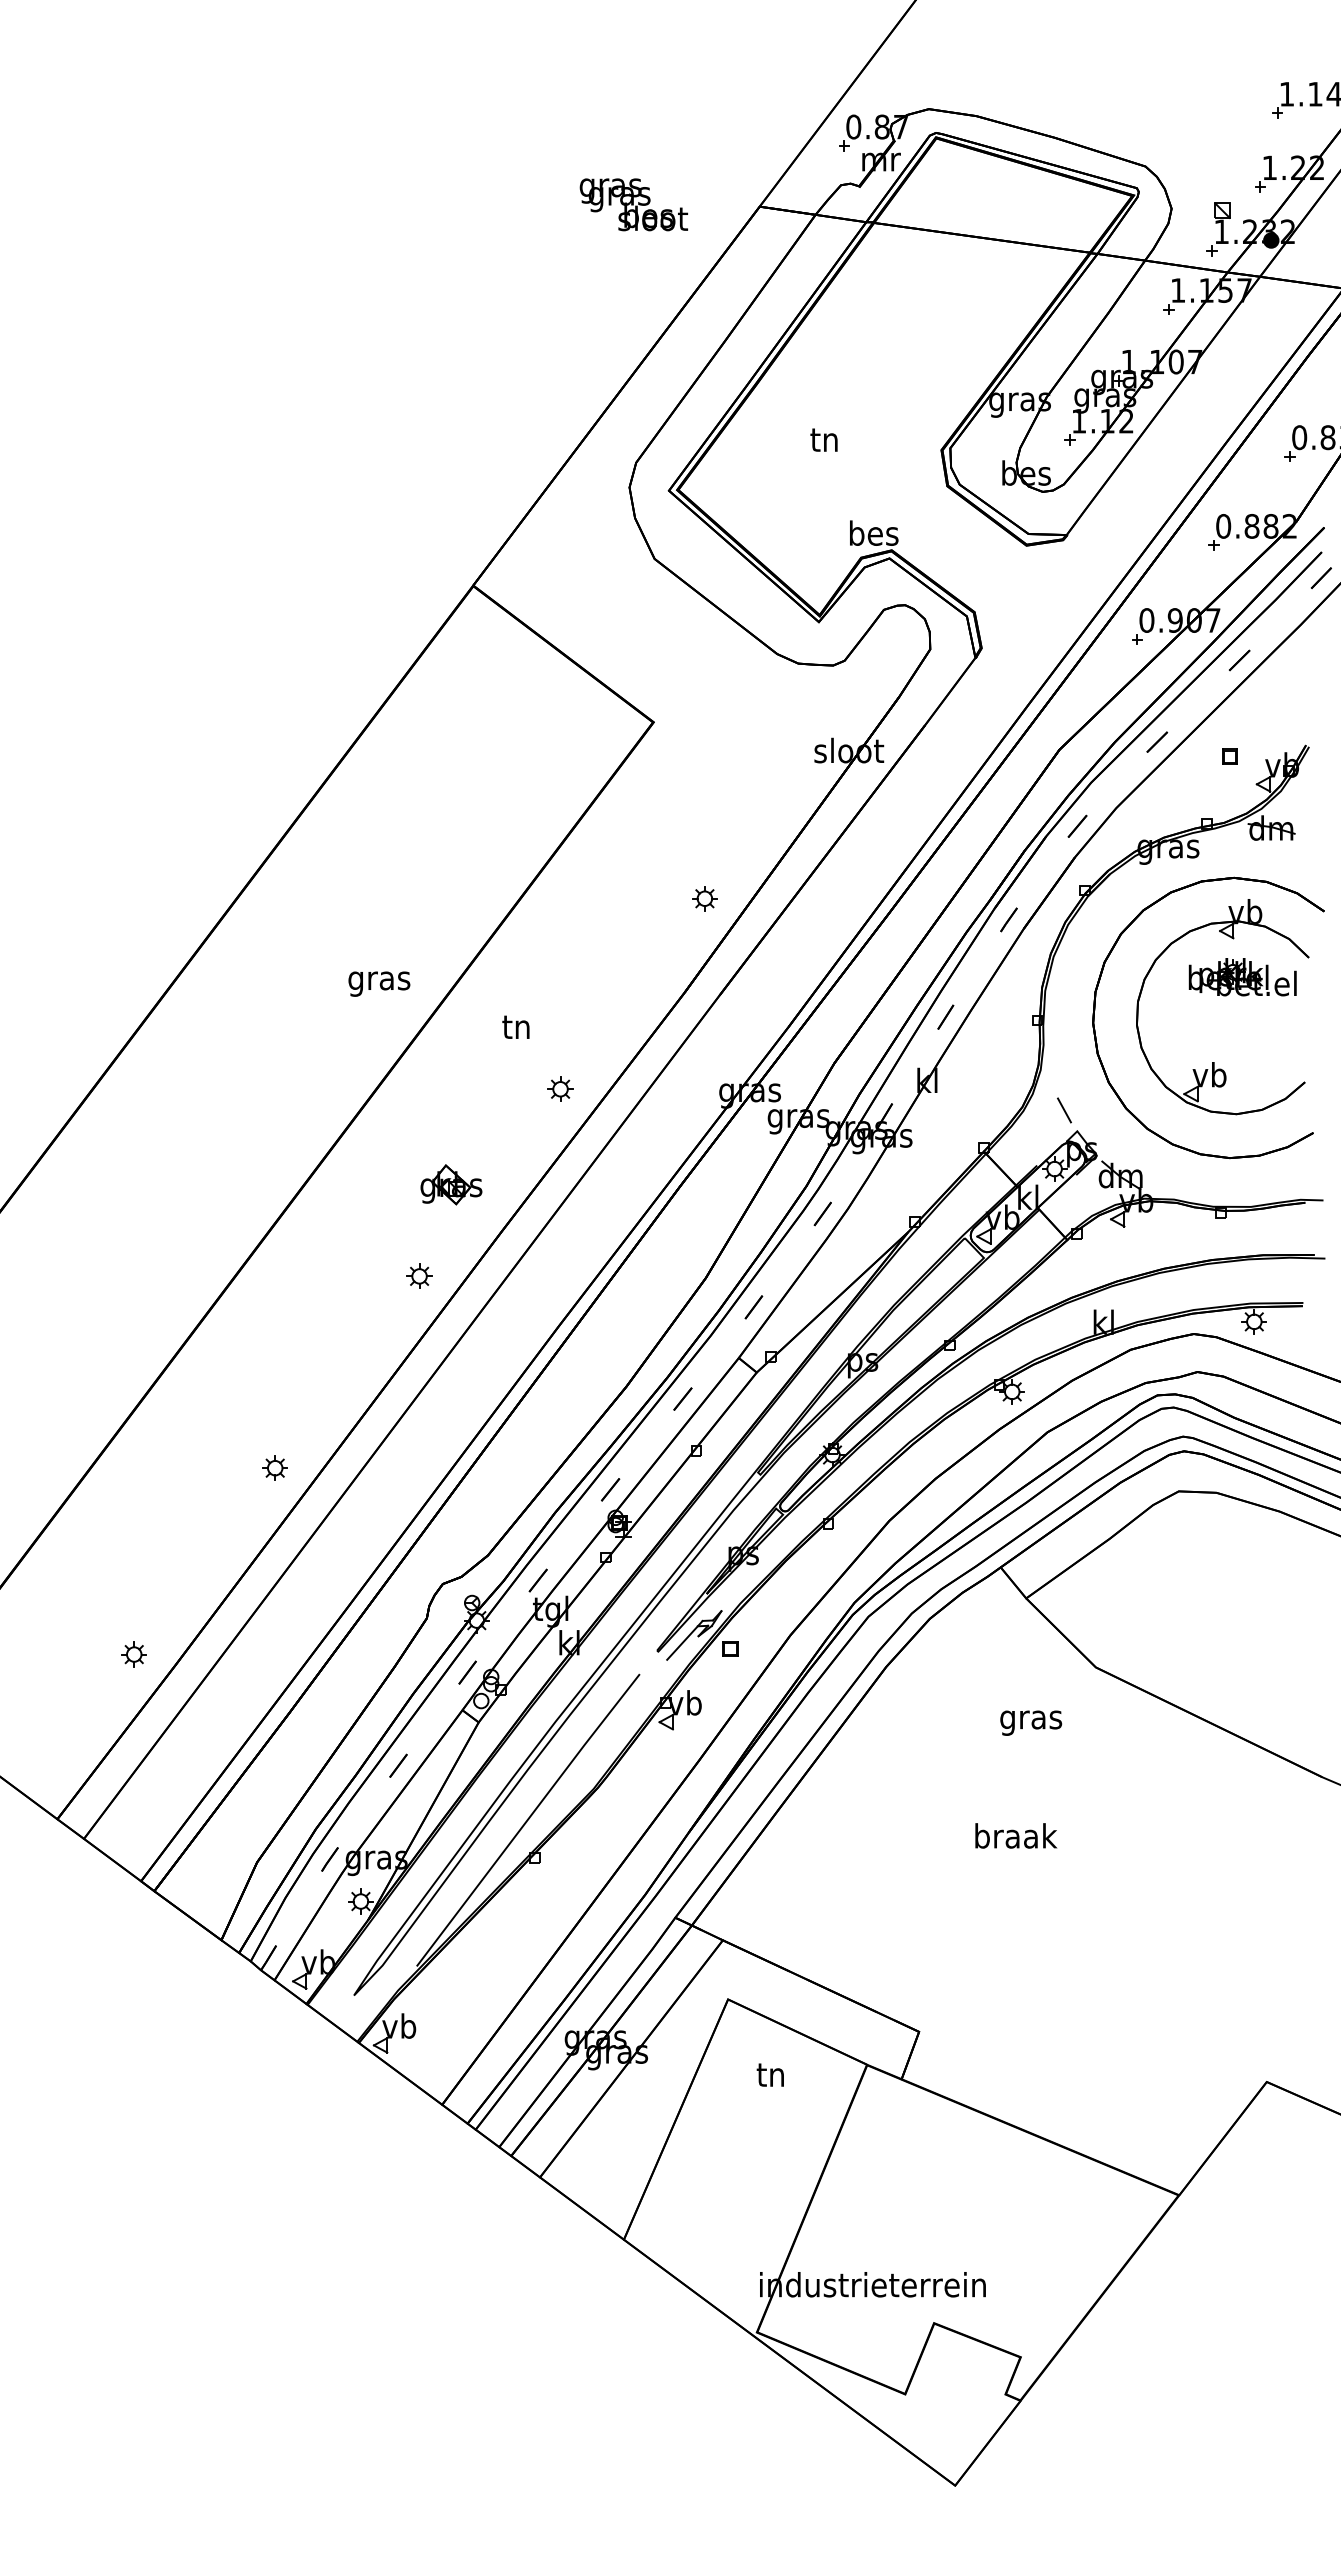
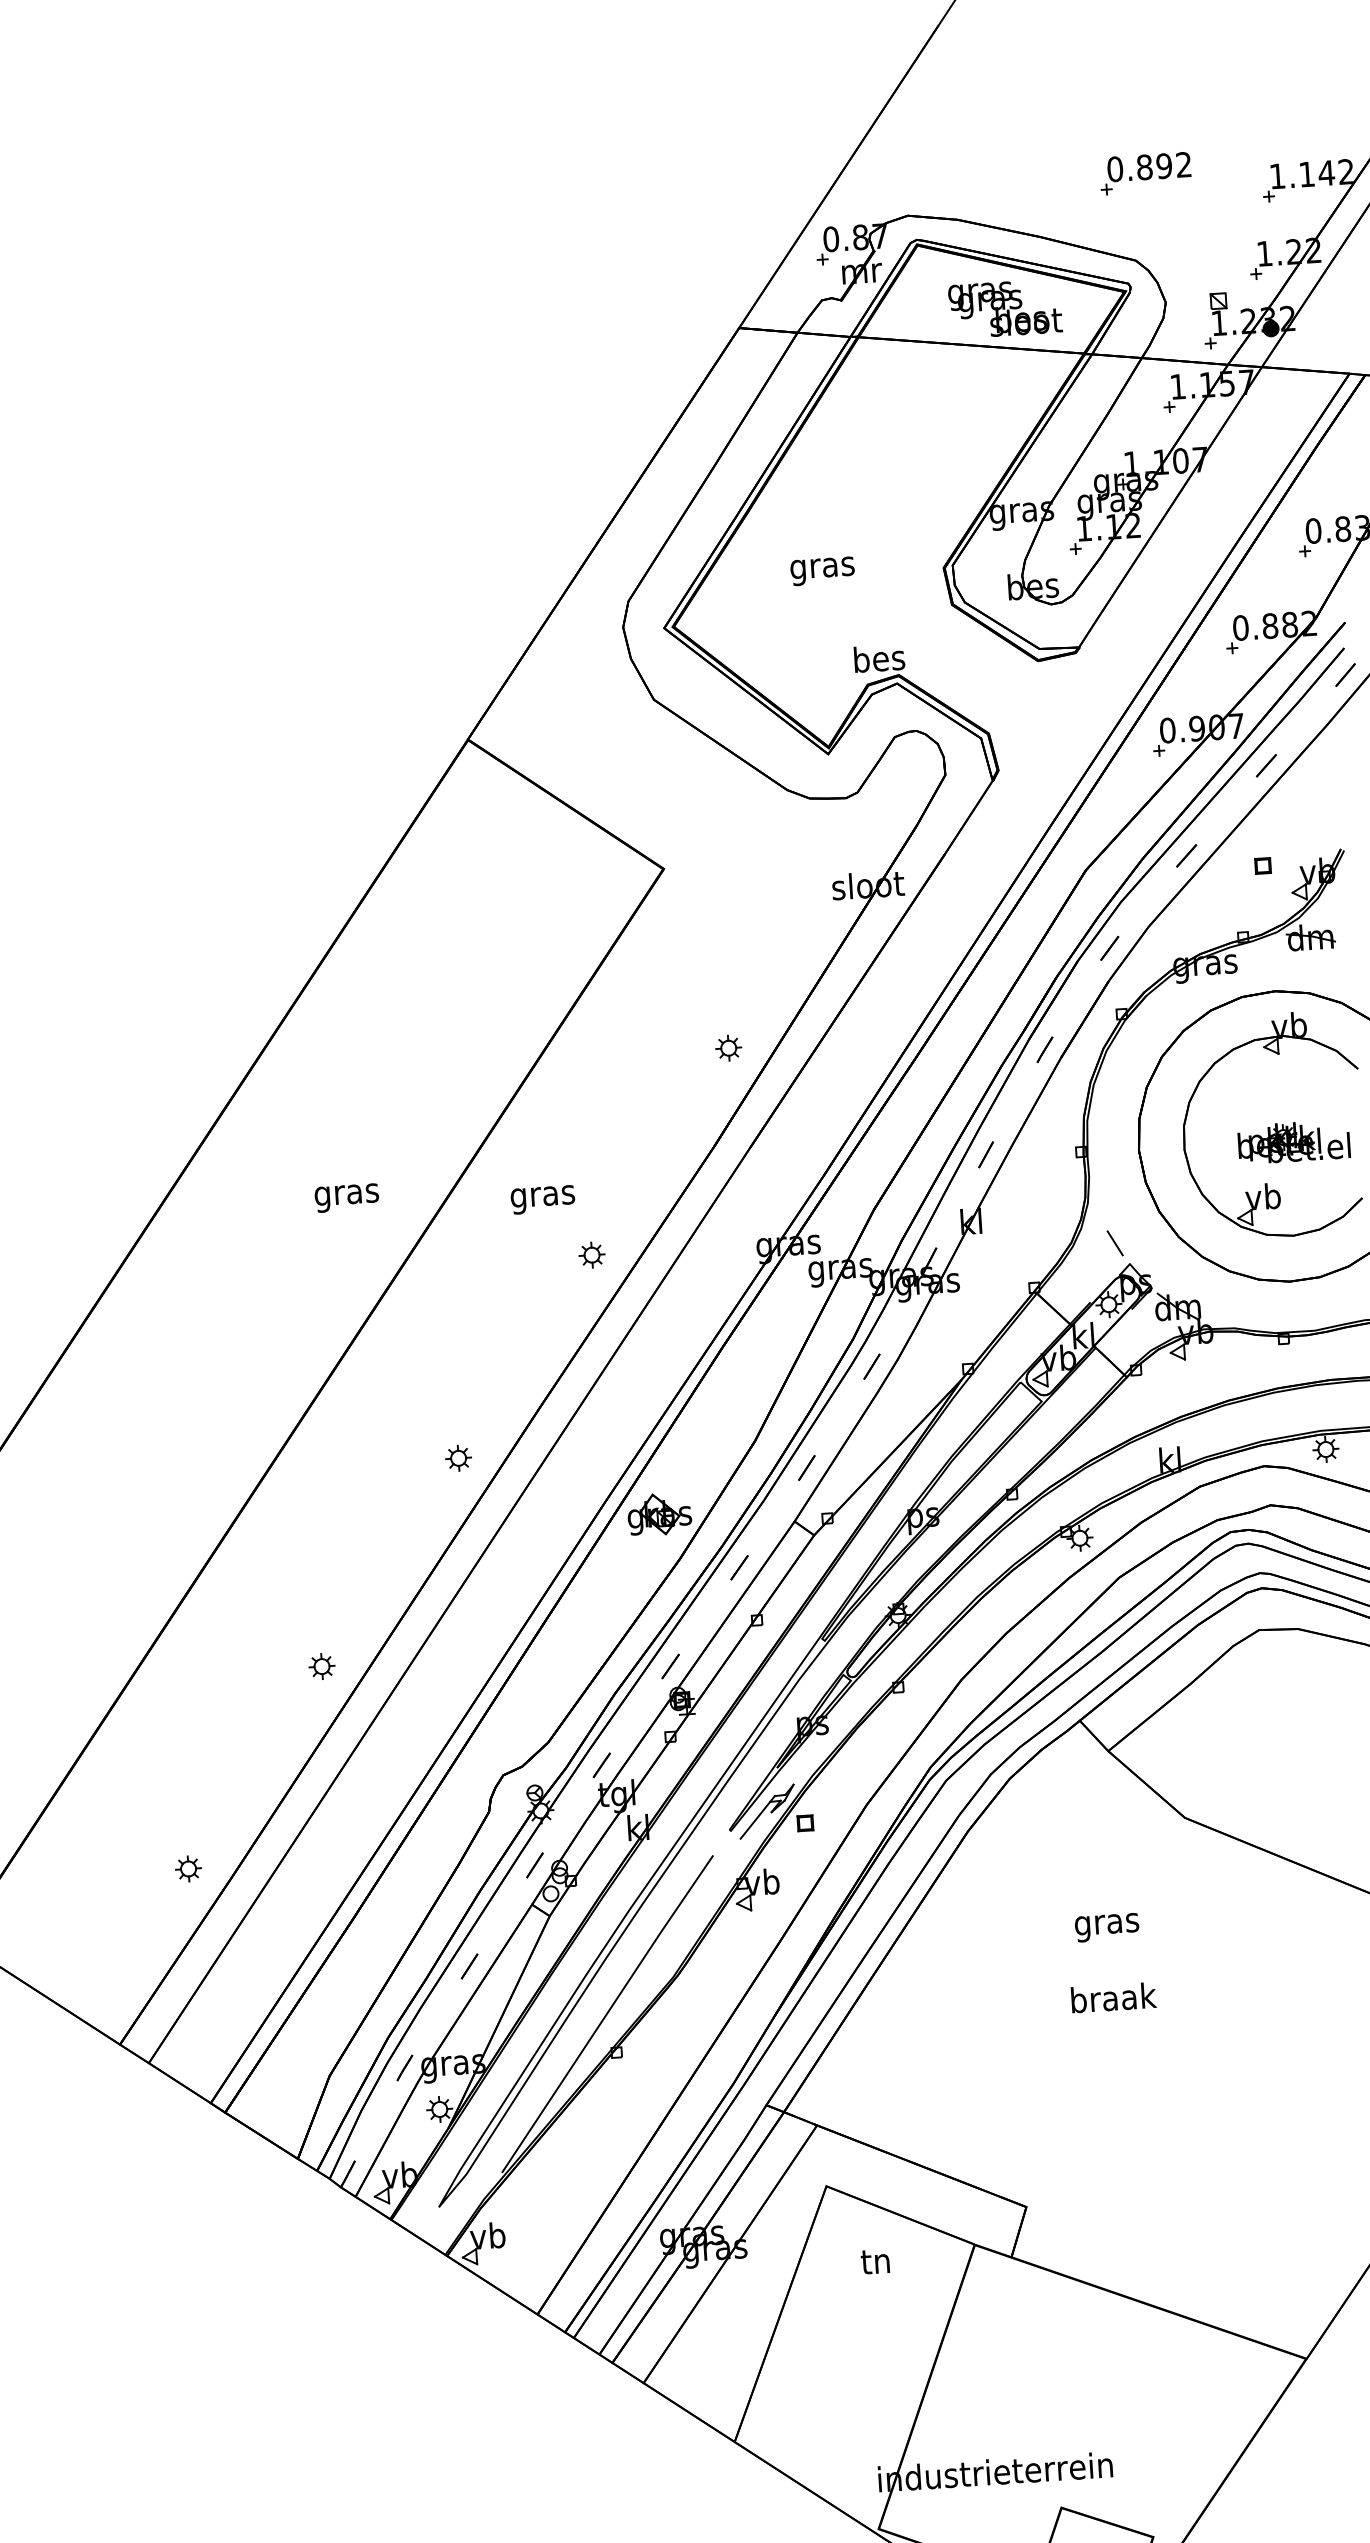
part: (1160, 83) -> (1145, 173), added
text: (633, 204) -> (1004, 308), moved
text: (824, 443) -> (822, 568), tn -> gras
part: (1242, 977) -> (1293, 1142), moved
text: (379, 983) -> (347, 1197), moved
text: (516, 1030) -> (542, 1197), tn -> gras
part: (451, 1184) -> (659, 1514), moved
text: (1031, 1722) -> (1107, 1926), moved

